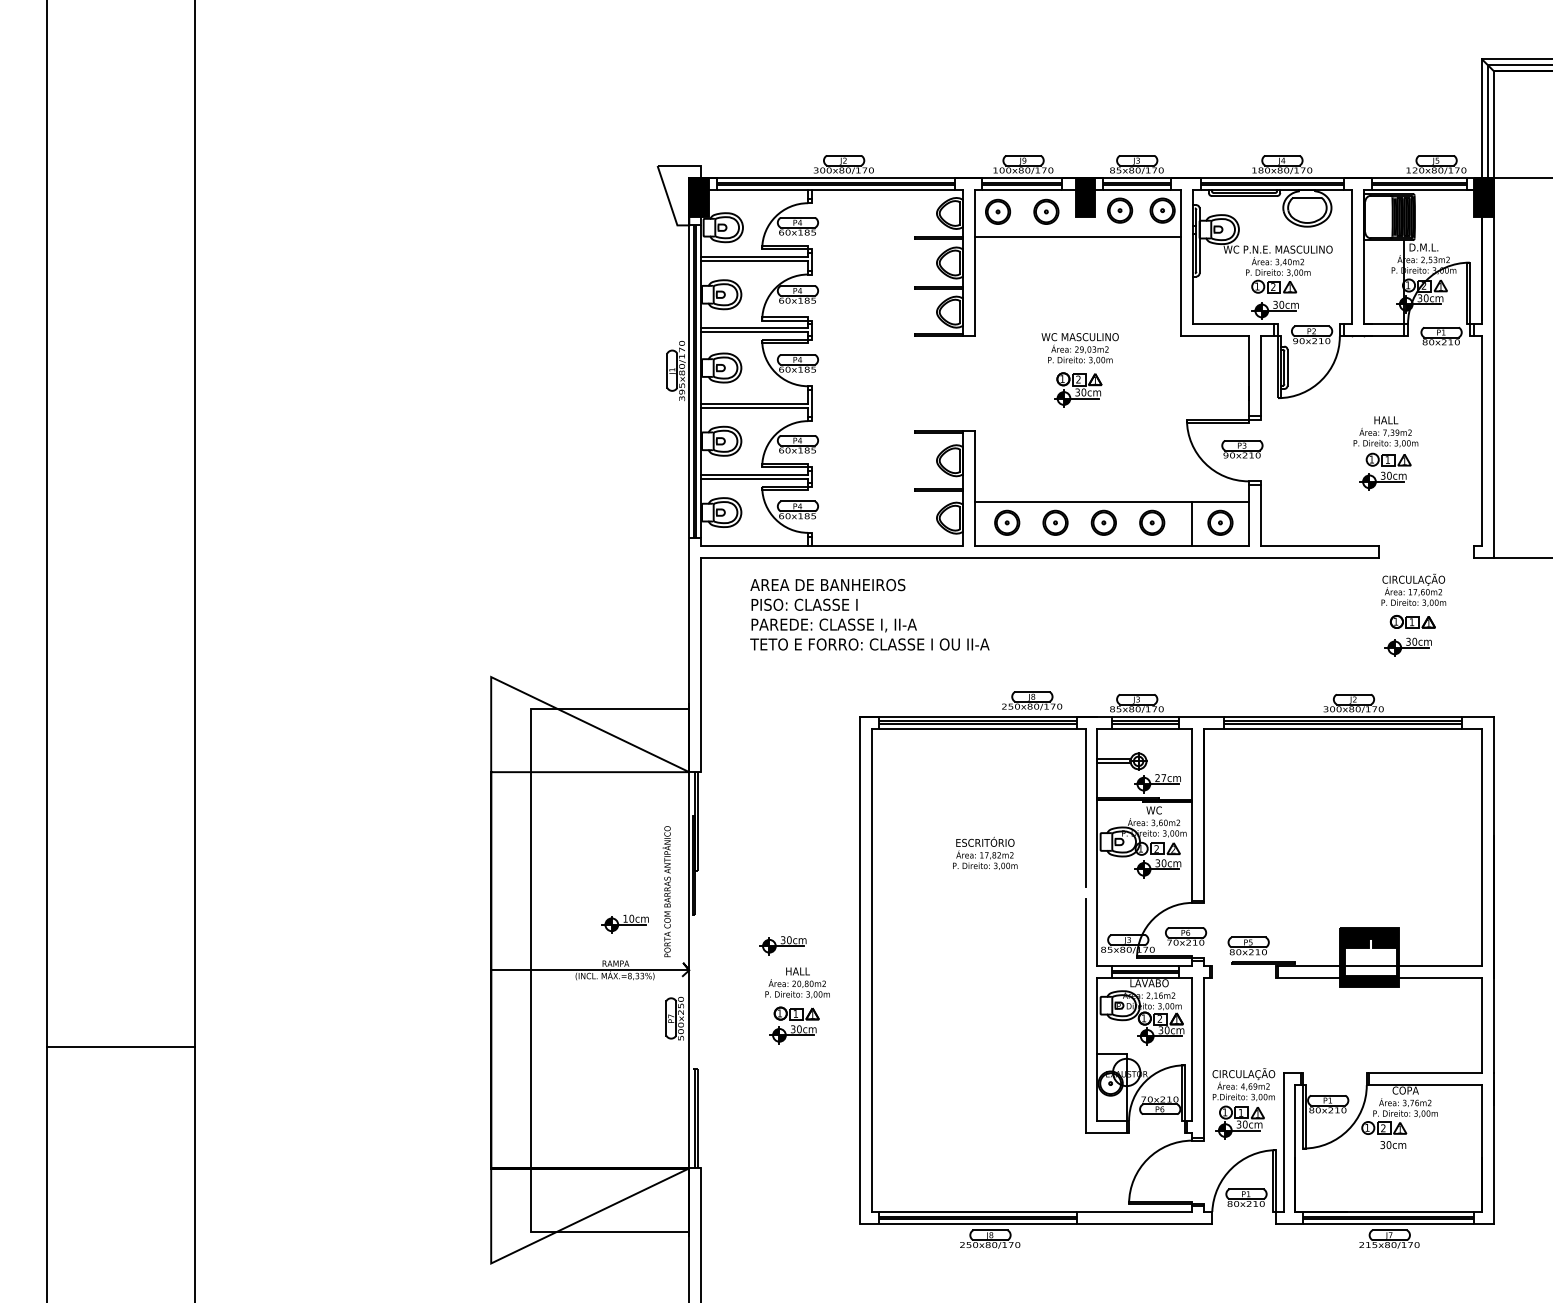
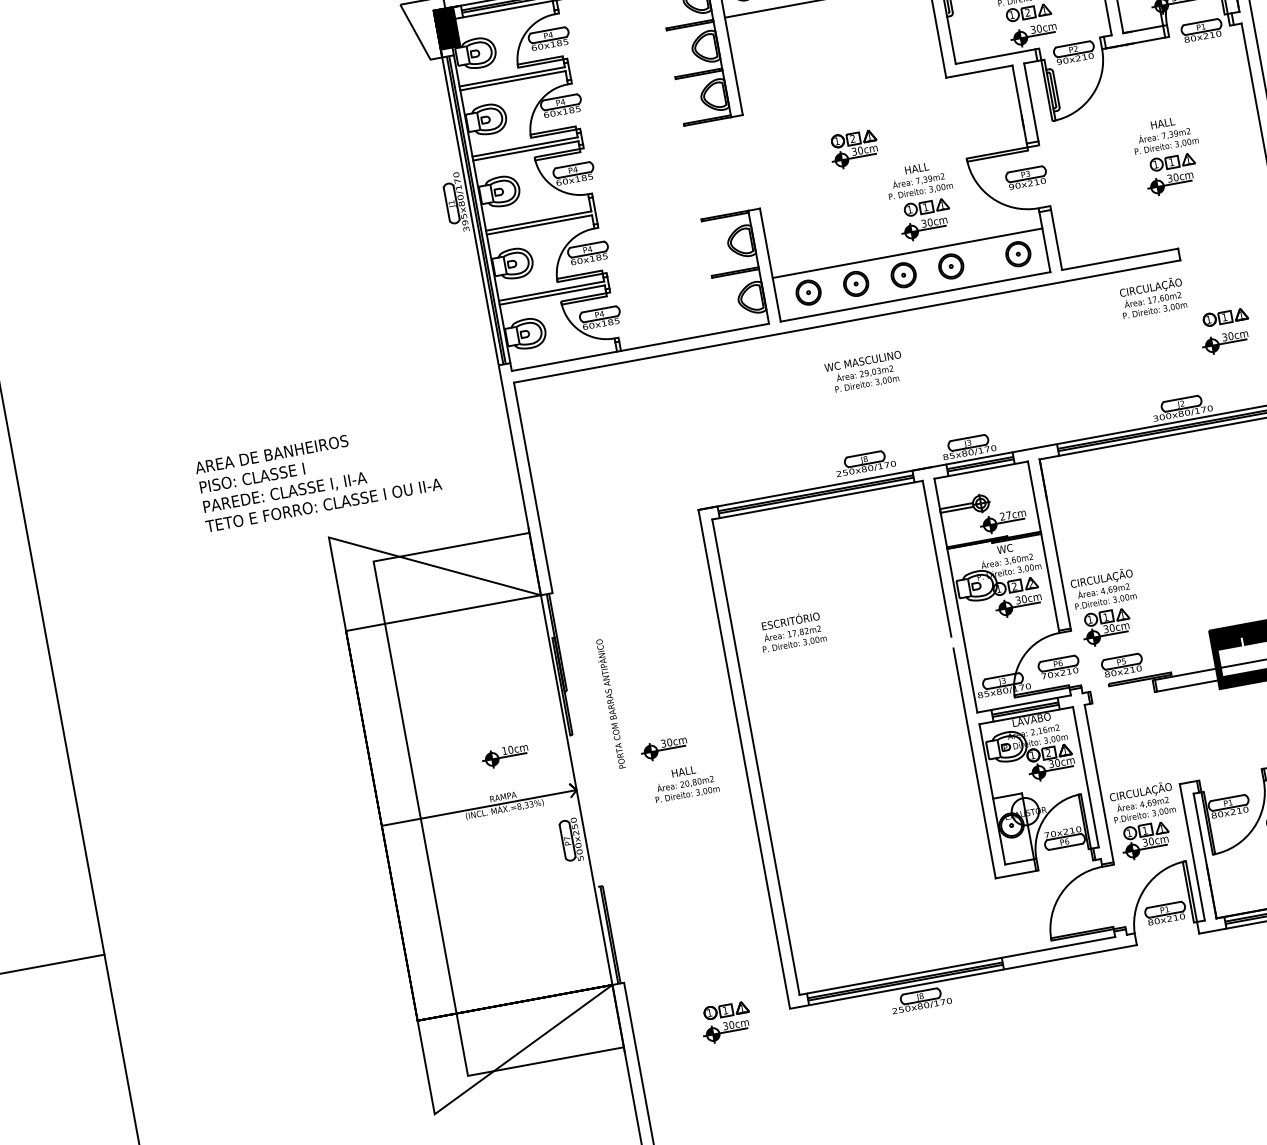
text: (1079, 348) -> (864, 372), moved
part: (1135, 453) -> (922, 201), added
line: (1192, 523) -> (990, 259), removed
text: (1413, 589) -> (1152, 297), moved
text: (869, 614) -> (317, 475), moved
text: (985, 852) -> (792, 630), moved
part: (1243, 886) -> (1106, 607), added
text: (666, 891) -> (609, 703), moved
part: (794, 1025) -> (726, 1022), moved

